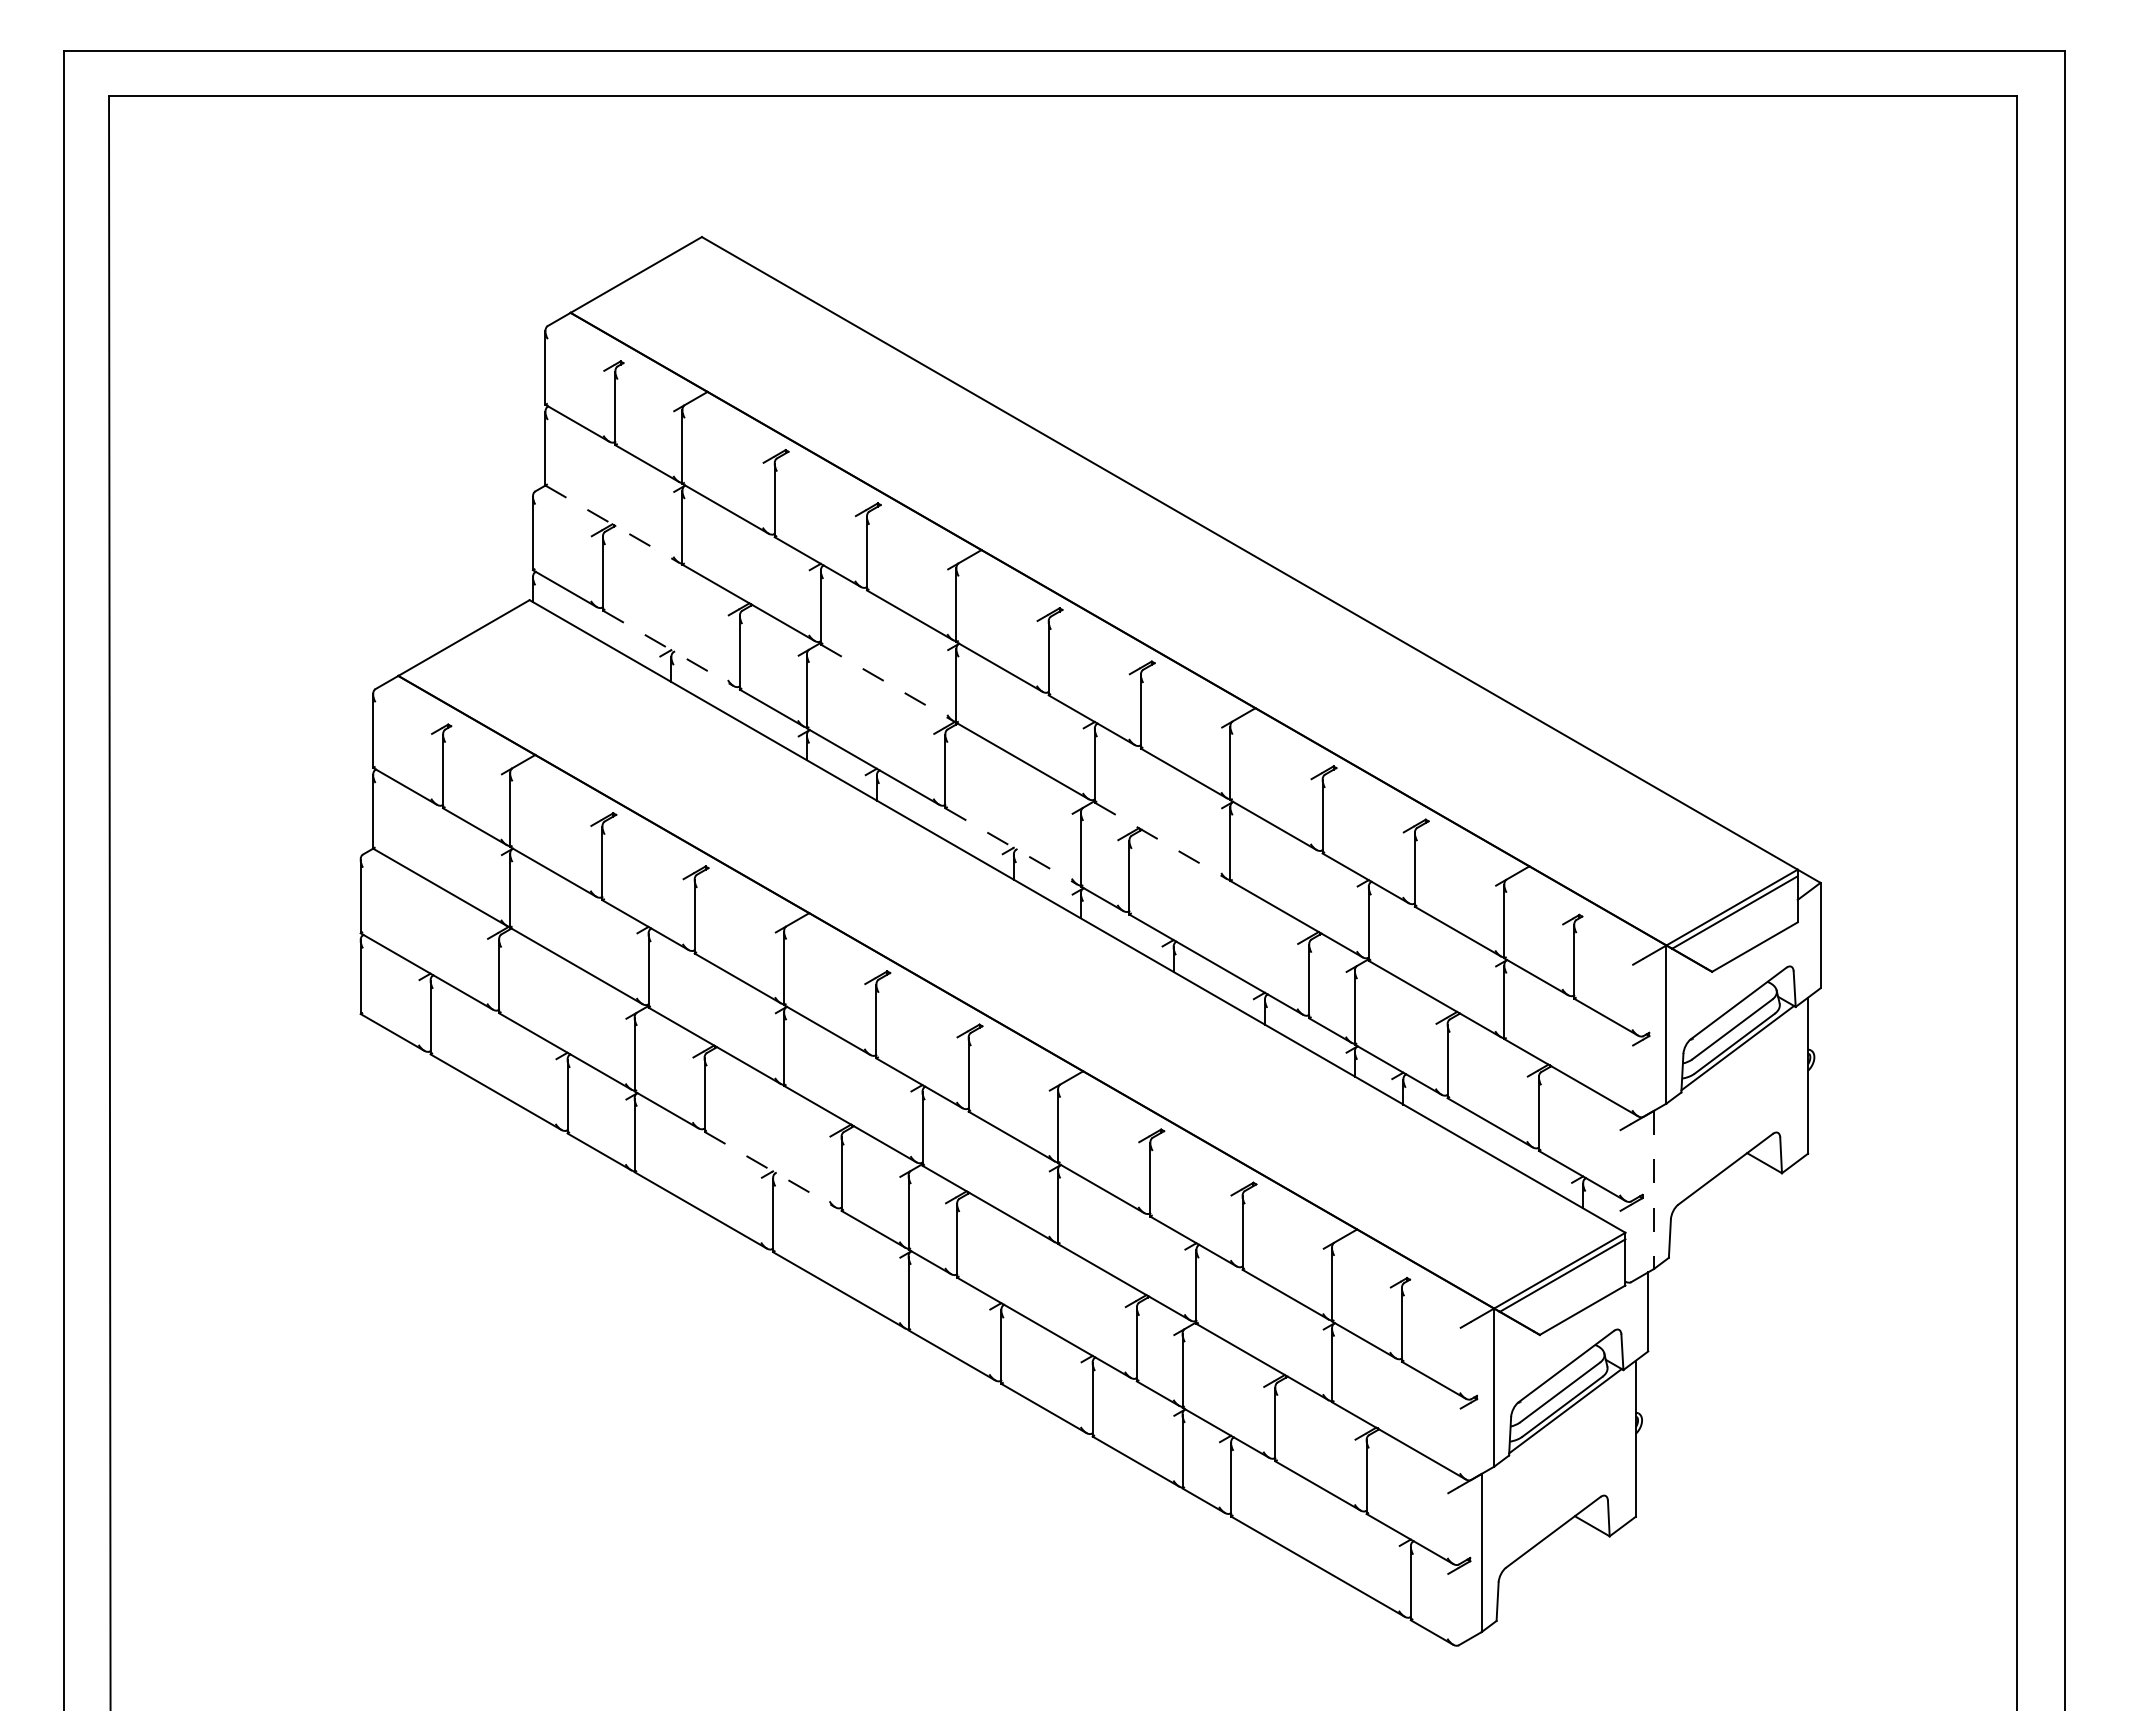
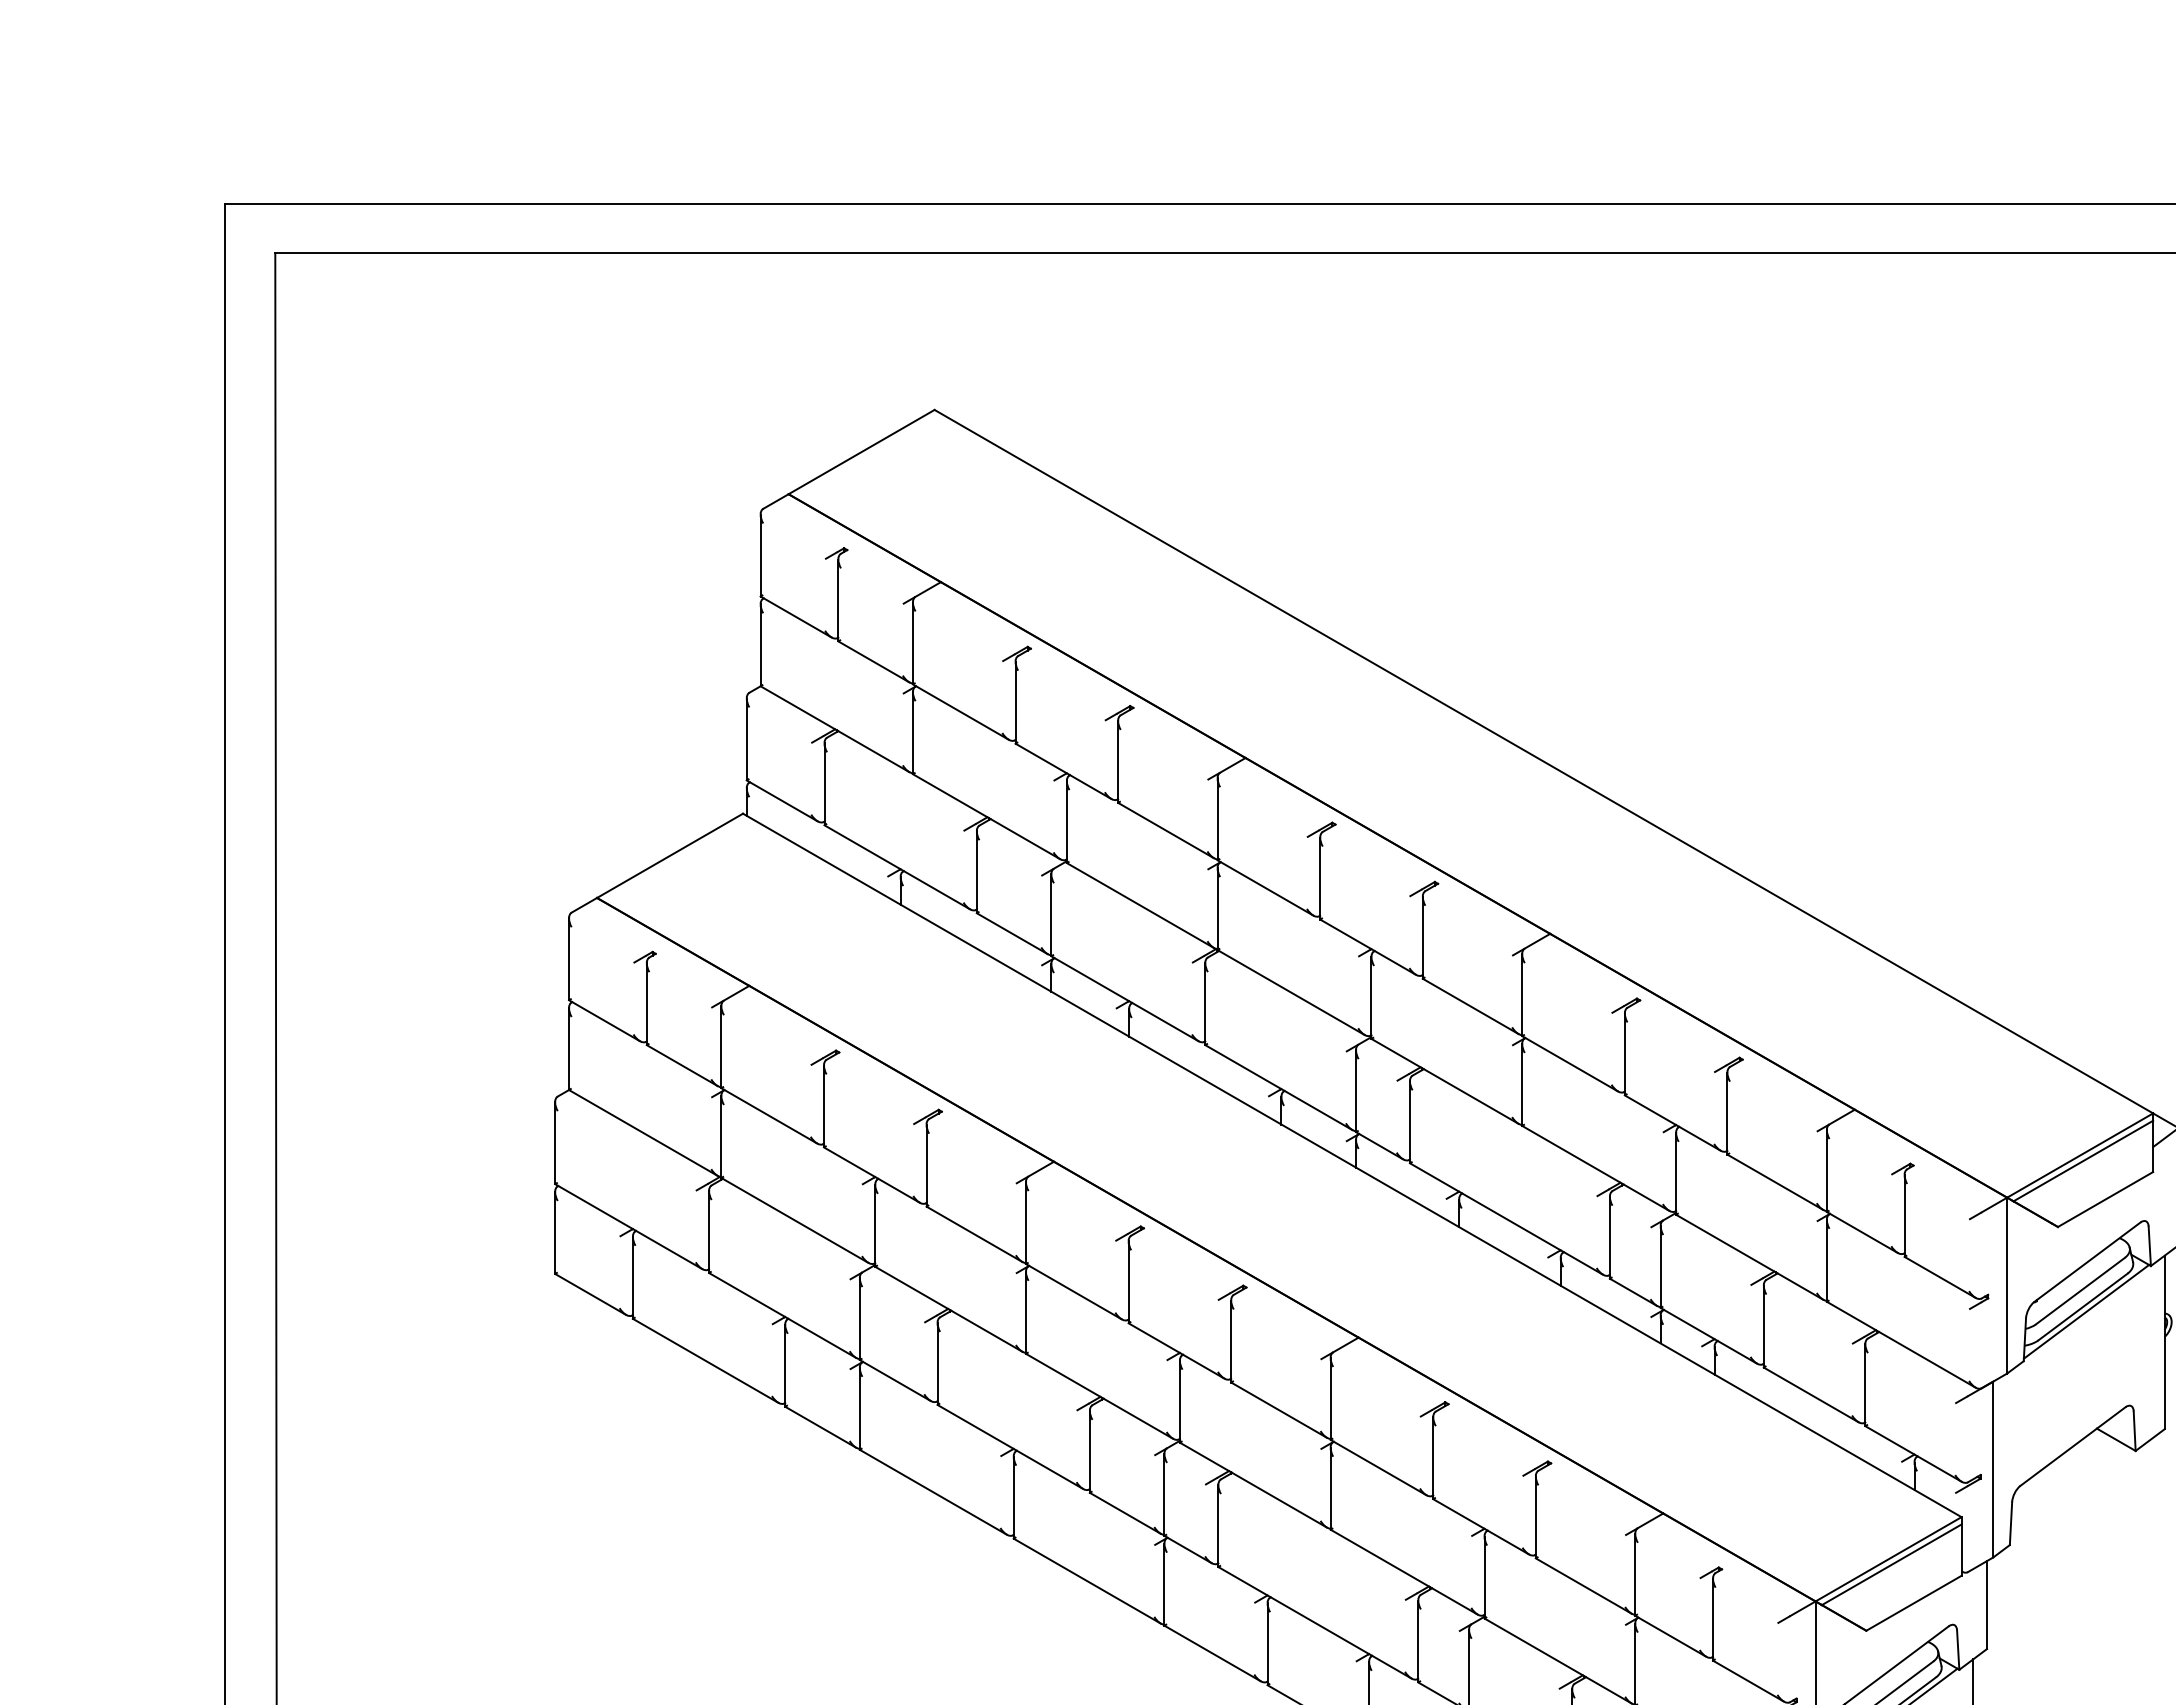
line: (612, 524) -> (835, 729), dashed -> solid
line: (668, 648) -> (897, 867), dashed -> solid
line: (887, 682) -> (1140, 905), dashed -> solid
line: (1161, 841) -> (1445, 1082), dashed -> solid
line: (1011, 846) -> (1278, 1087), dashed -> solid
line: (770, 1169) -> (1010, 1446), dashed -> solid
line: (1653, 1190) -> (1992, 1470), dashed -> solid

